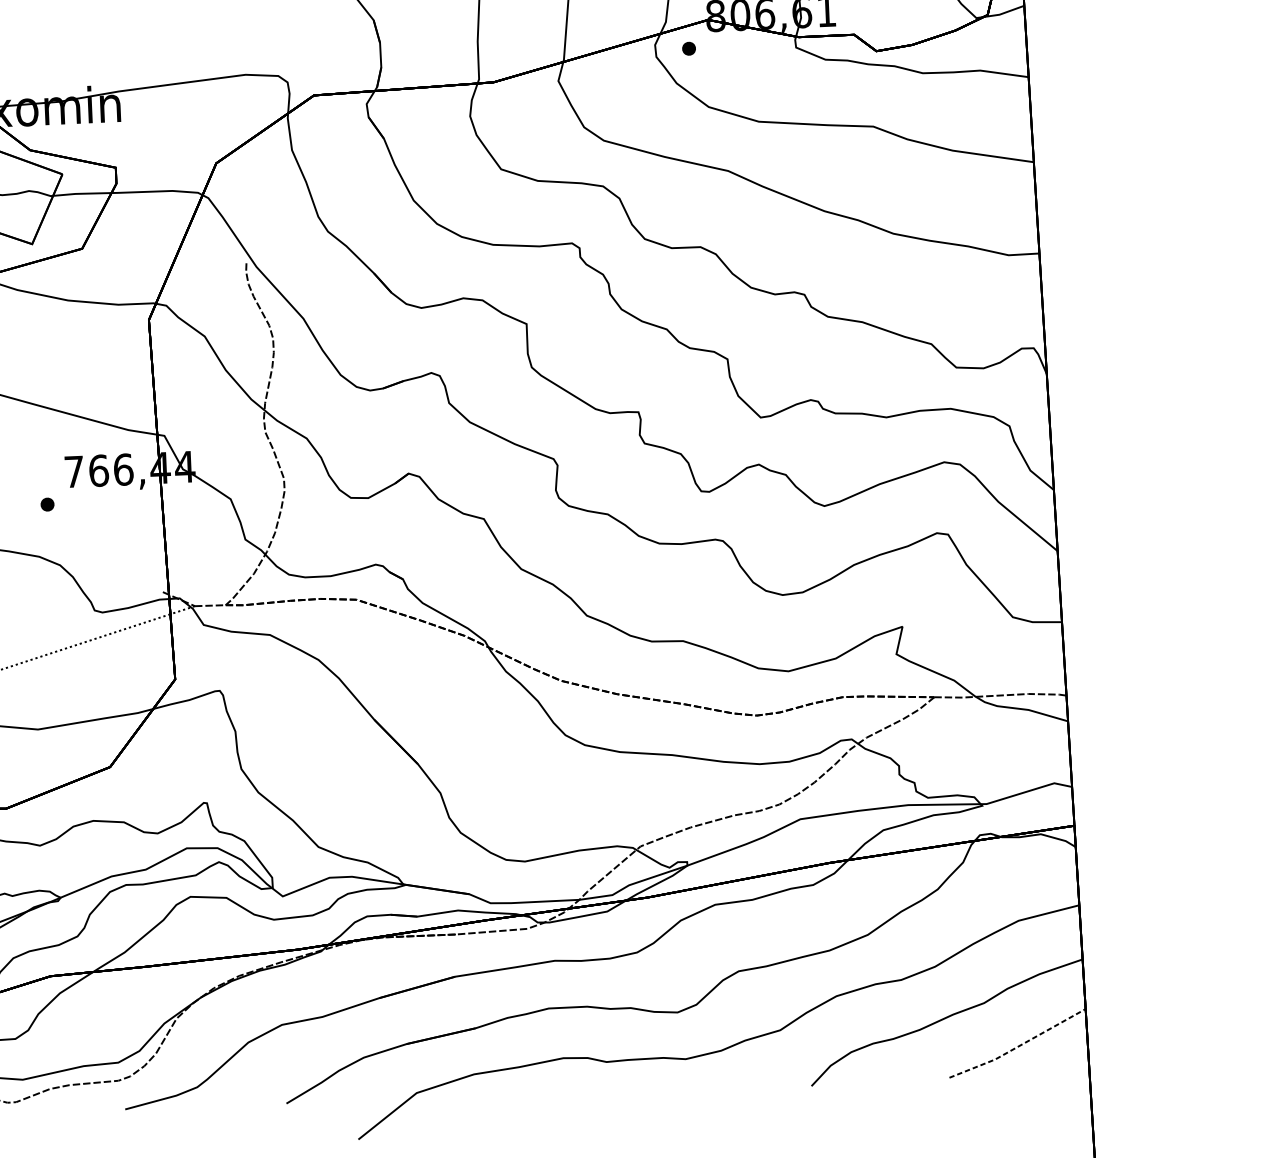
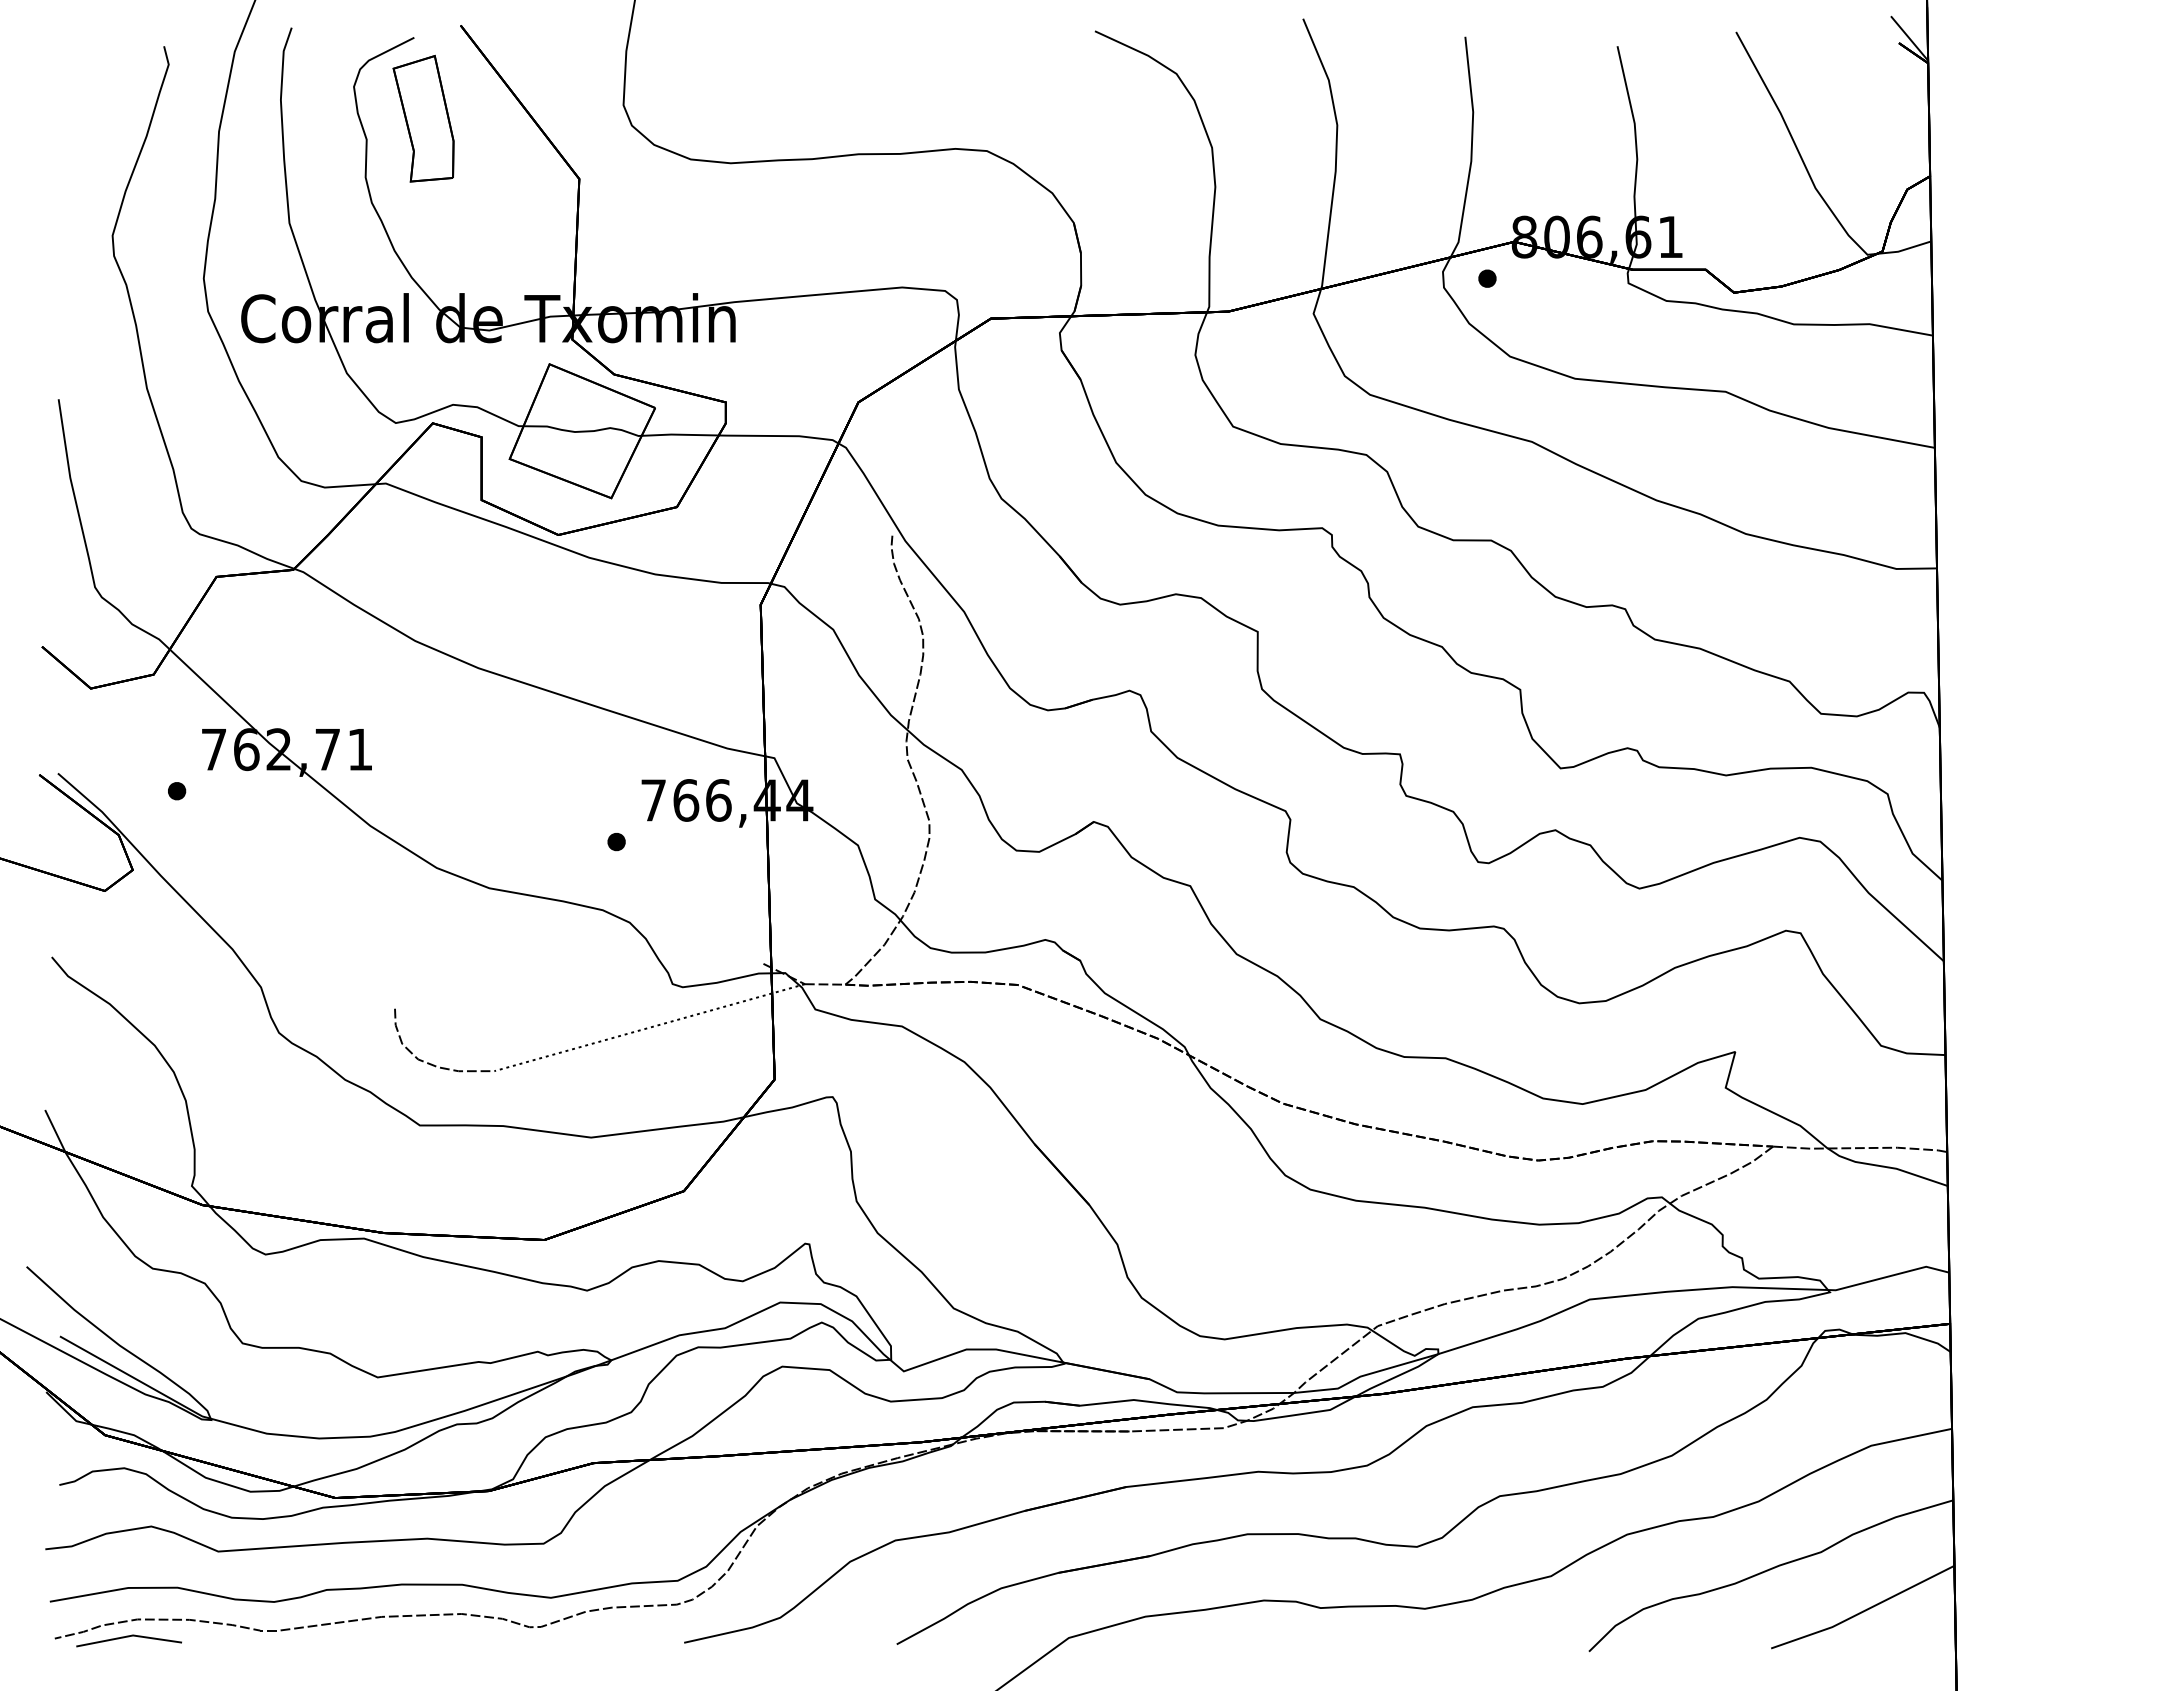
line: (1019, 1046) -> (1864, 1611), dashed -> solid

